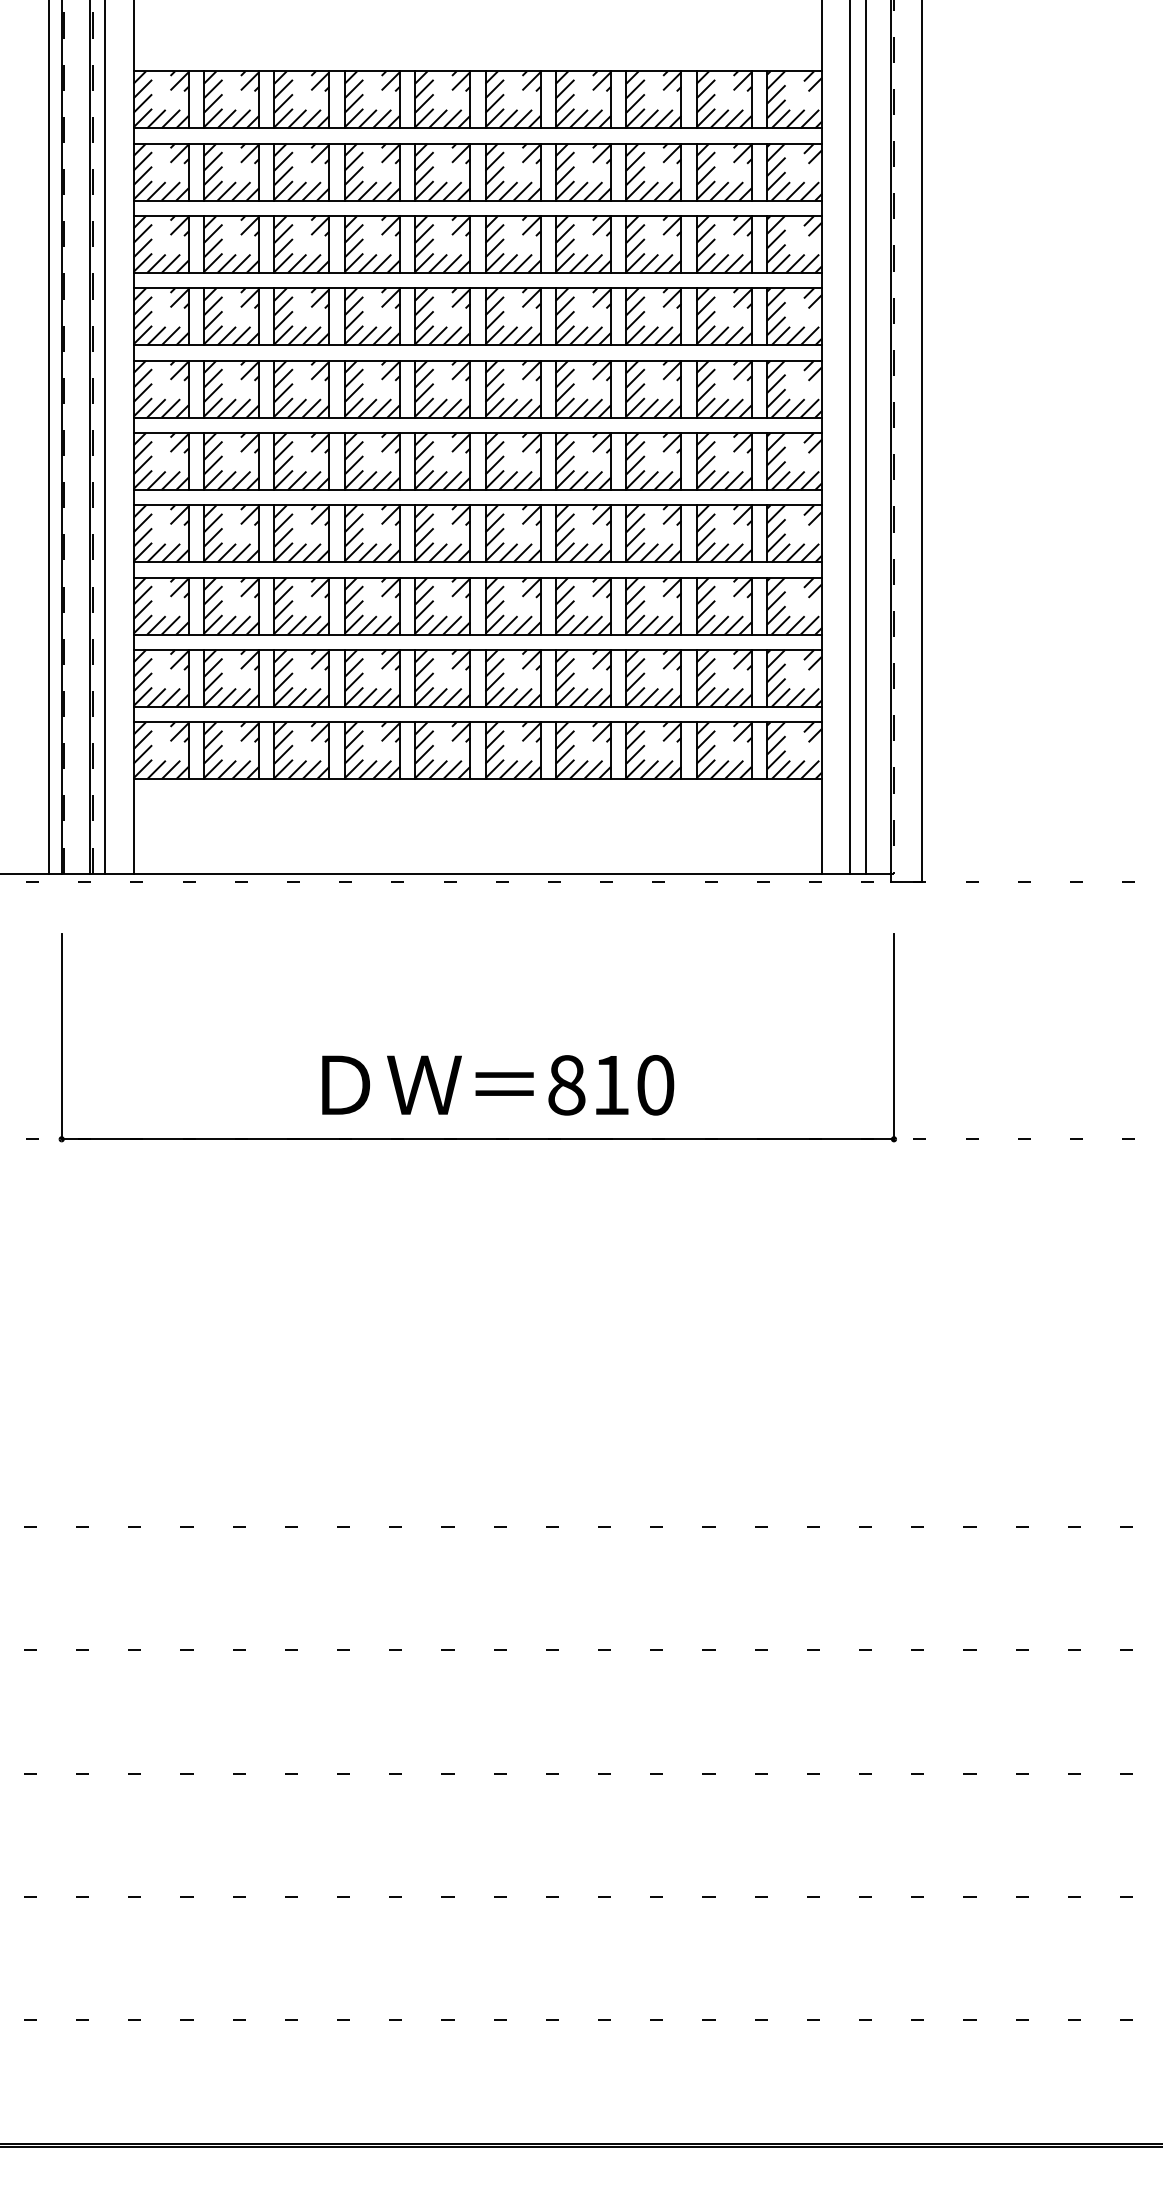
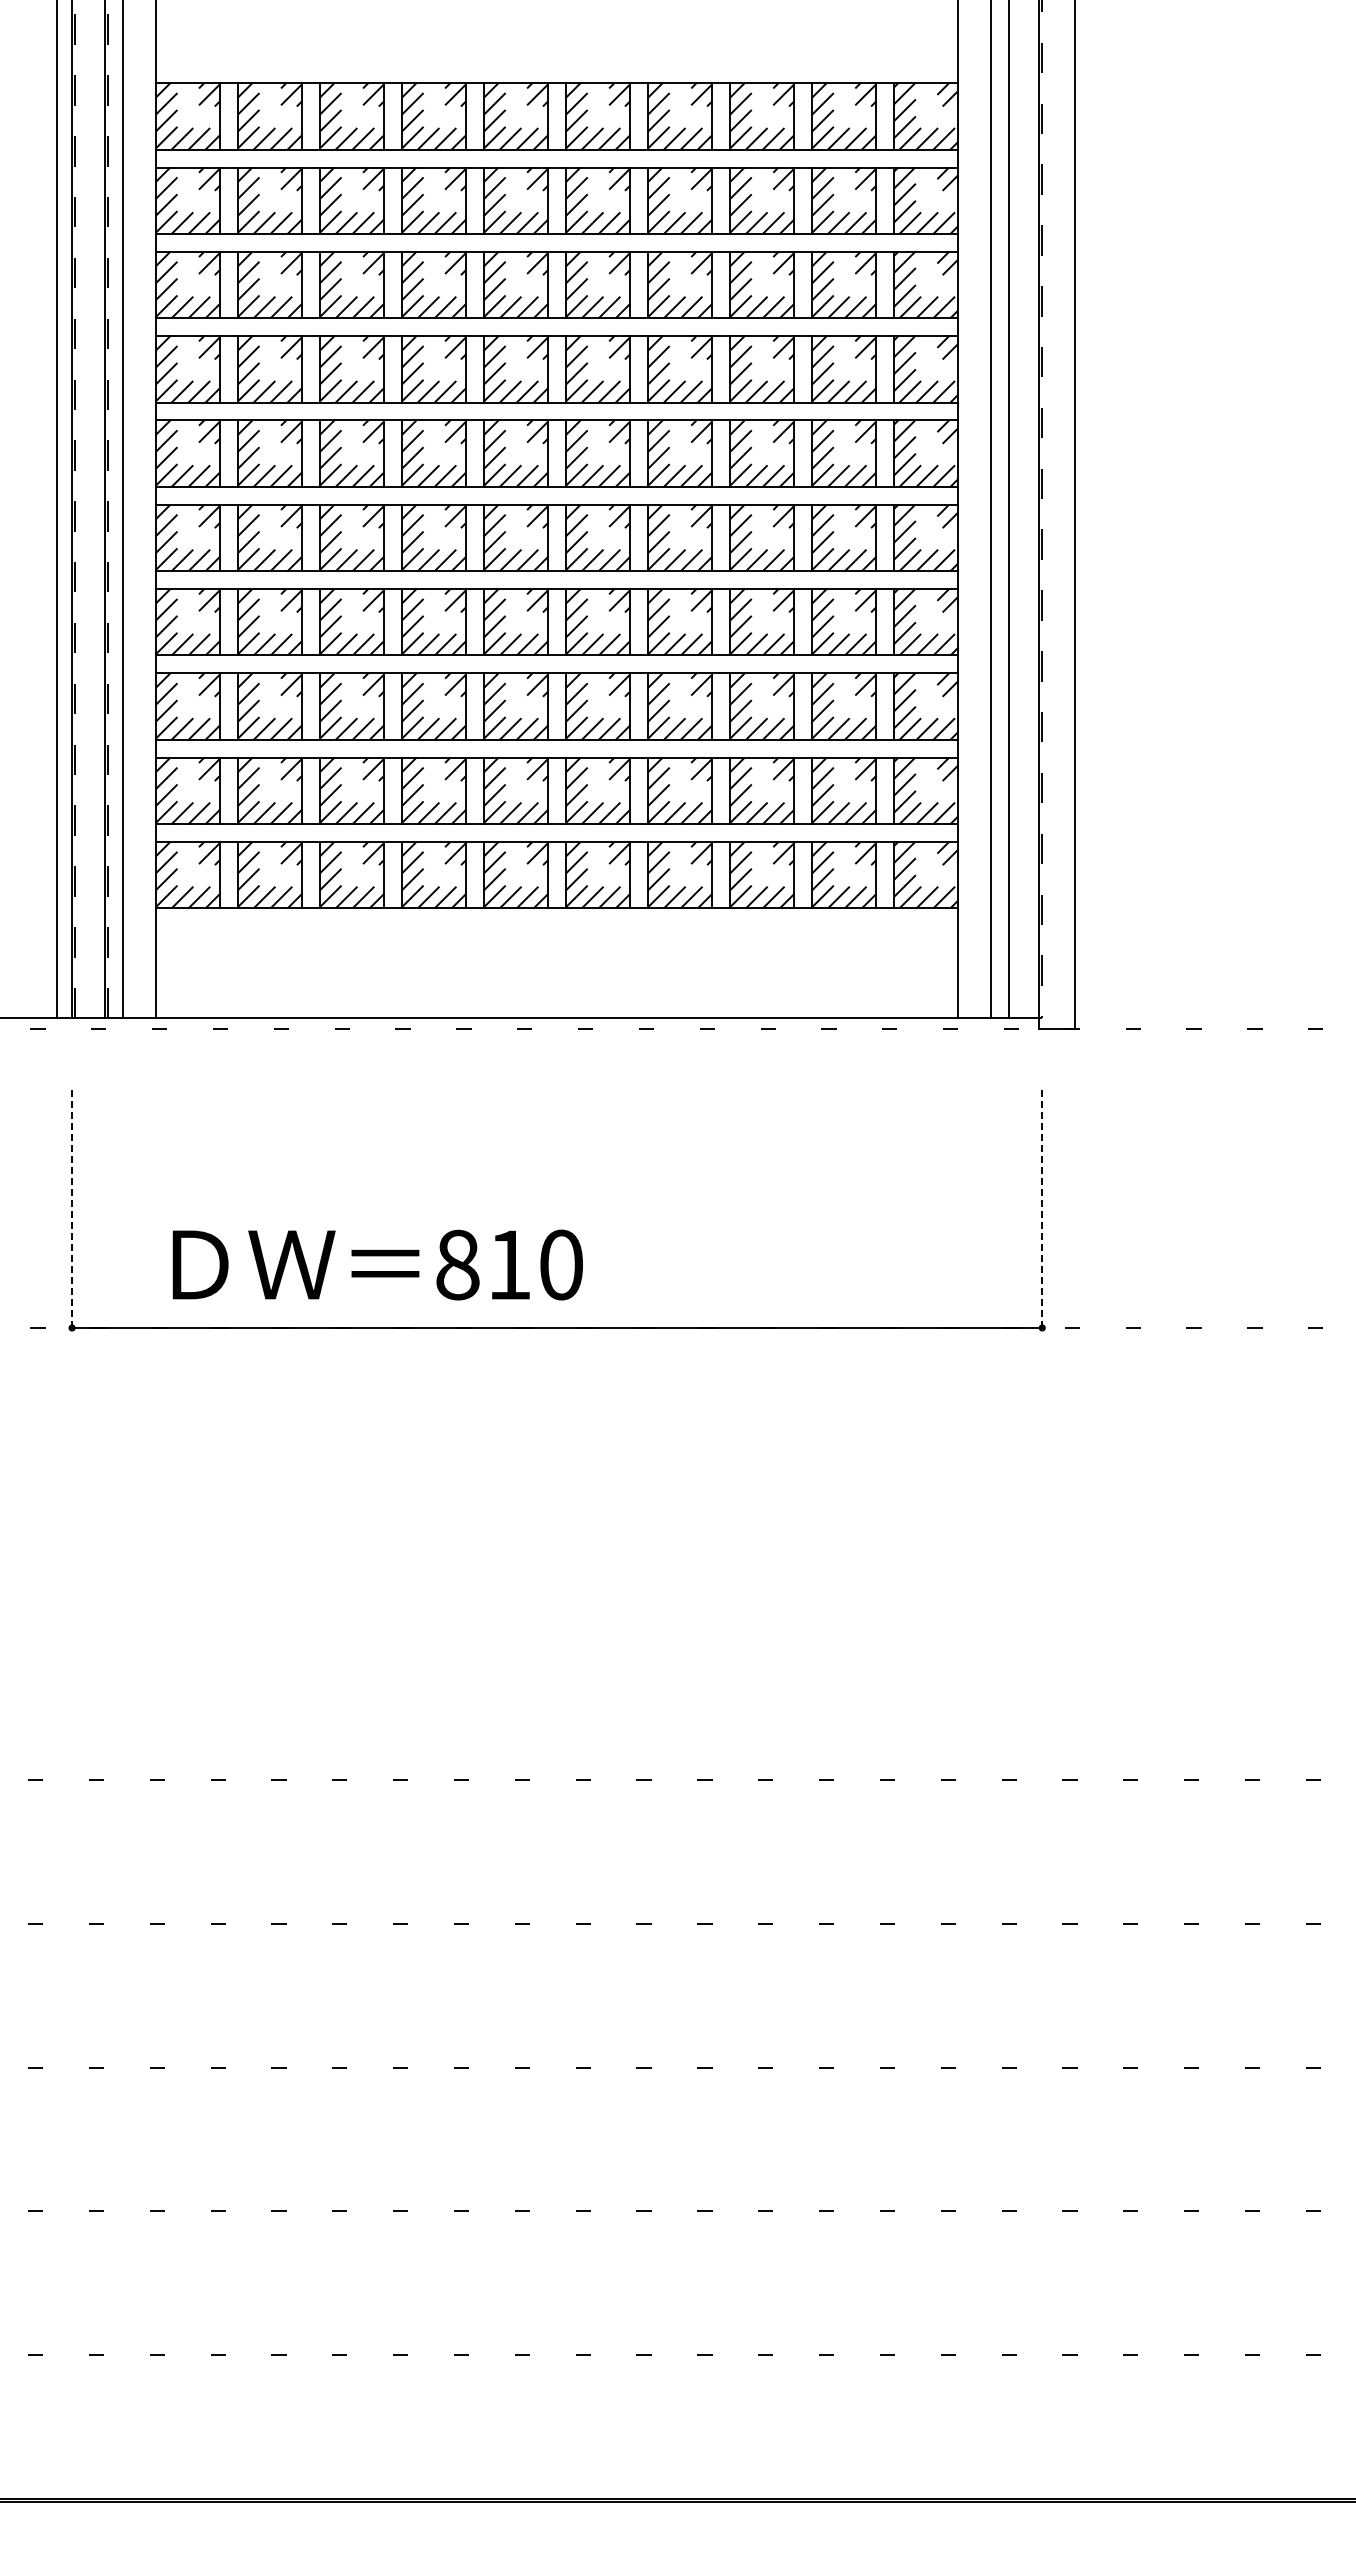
line: (62, 1036) -> (72, 1208), solid -> dashed
line: (894, 1036) -> (1042, 1208), solid -> dashed
text: (497, 1084) -> (377, 1264), moved

